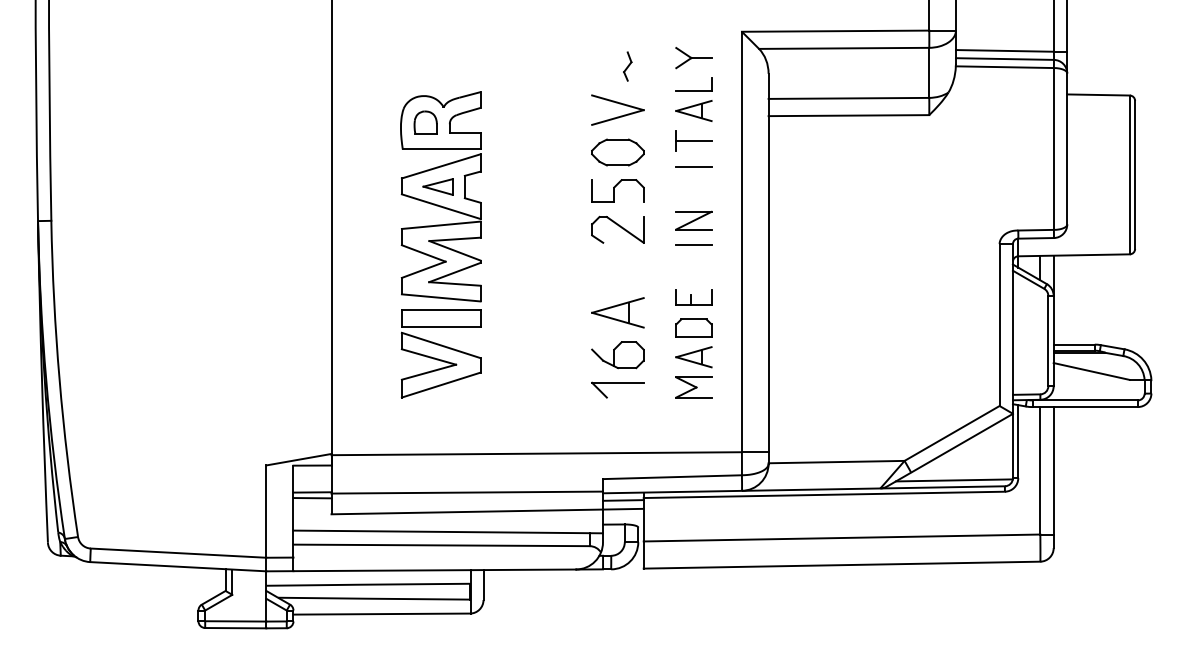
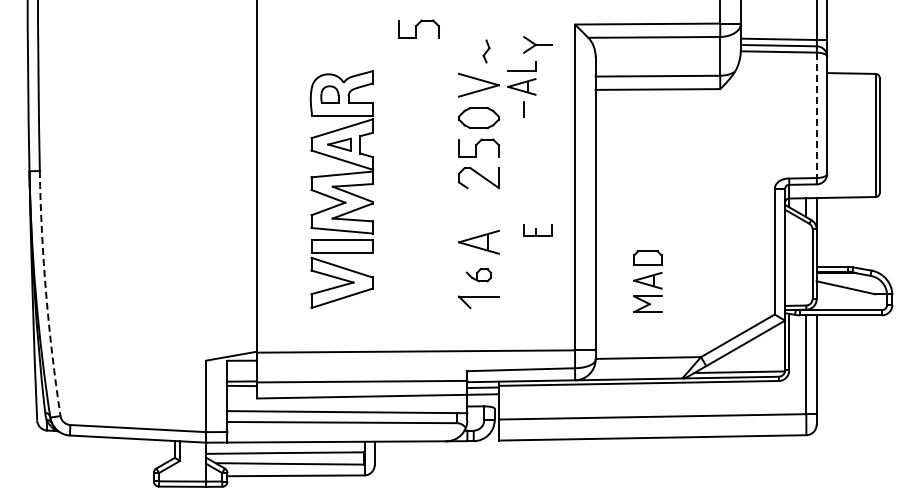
part: (539, 36) -> (418, 28), added
part: (693, 100) -> (521, 78), moved
line: (693, 141) -> (537, 109), removed
line: (1053, 149) -> (816, 115), solid -> dashed
line: (693, 167) -> (537, 129), removed
part: (693, 220) -> (537, 170), removed
line: (693, 245) -> (537, 190), removed
part: (617, 355) -> (478, 275), size x0.6
part: (693, 358) -> (647, 281), moved
arc: (59, 378) -> (46, 293), solid -> dashed

